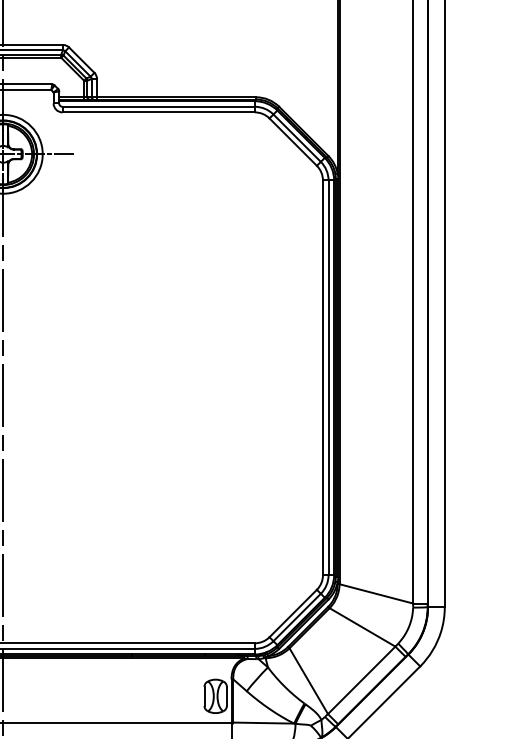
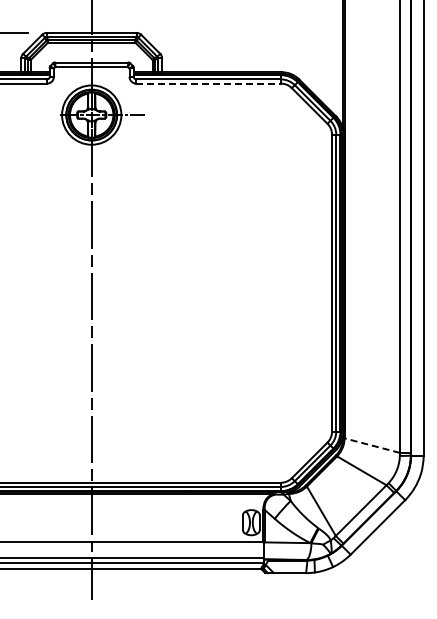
line: (159, 112) -> (209, 83), solid -> dashed
line: (376, 593) -> (372, 445), solid -> dashed

